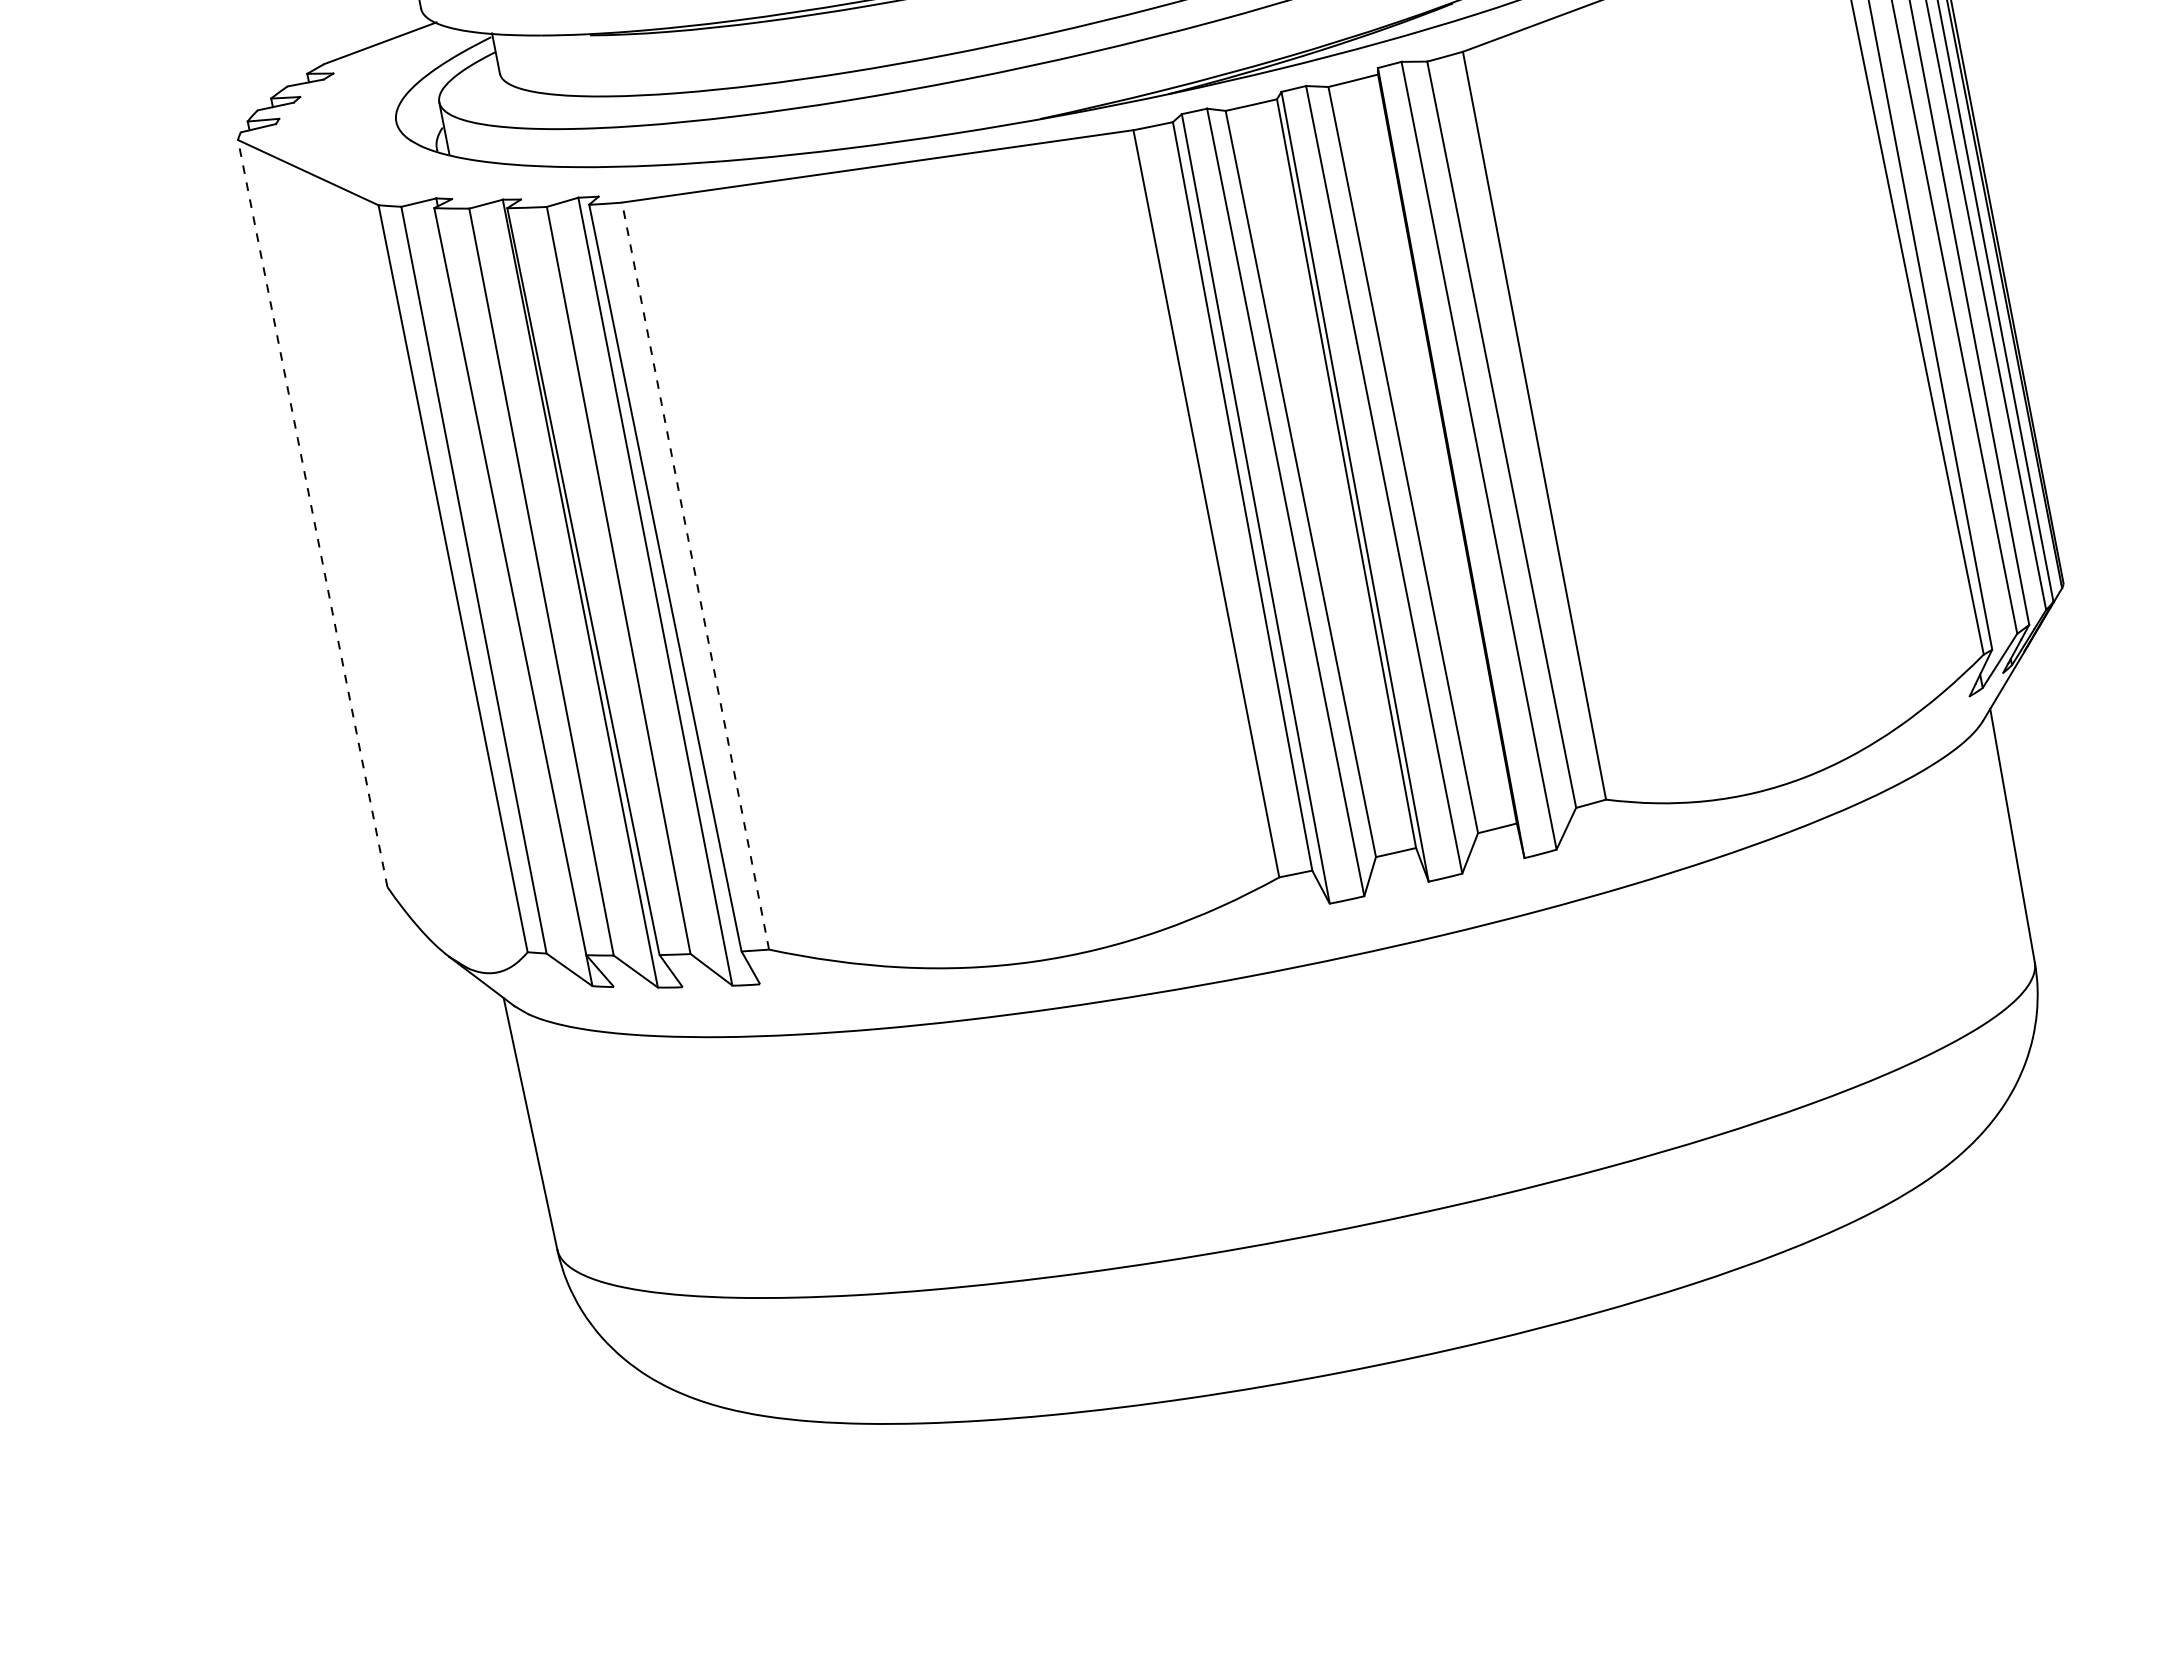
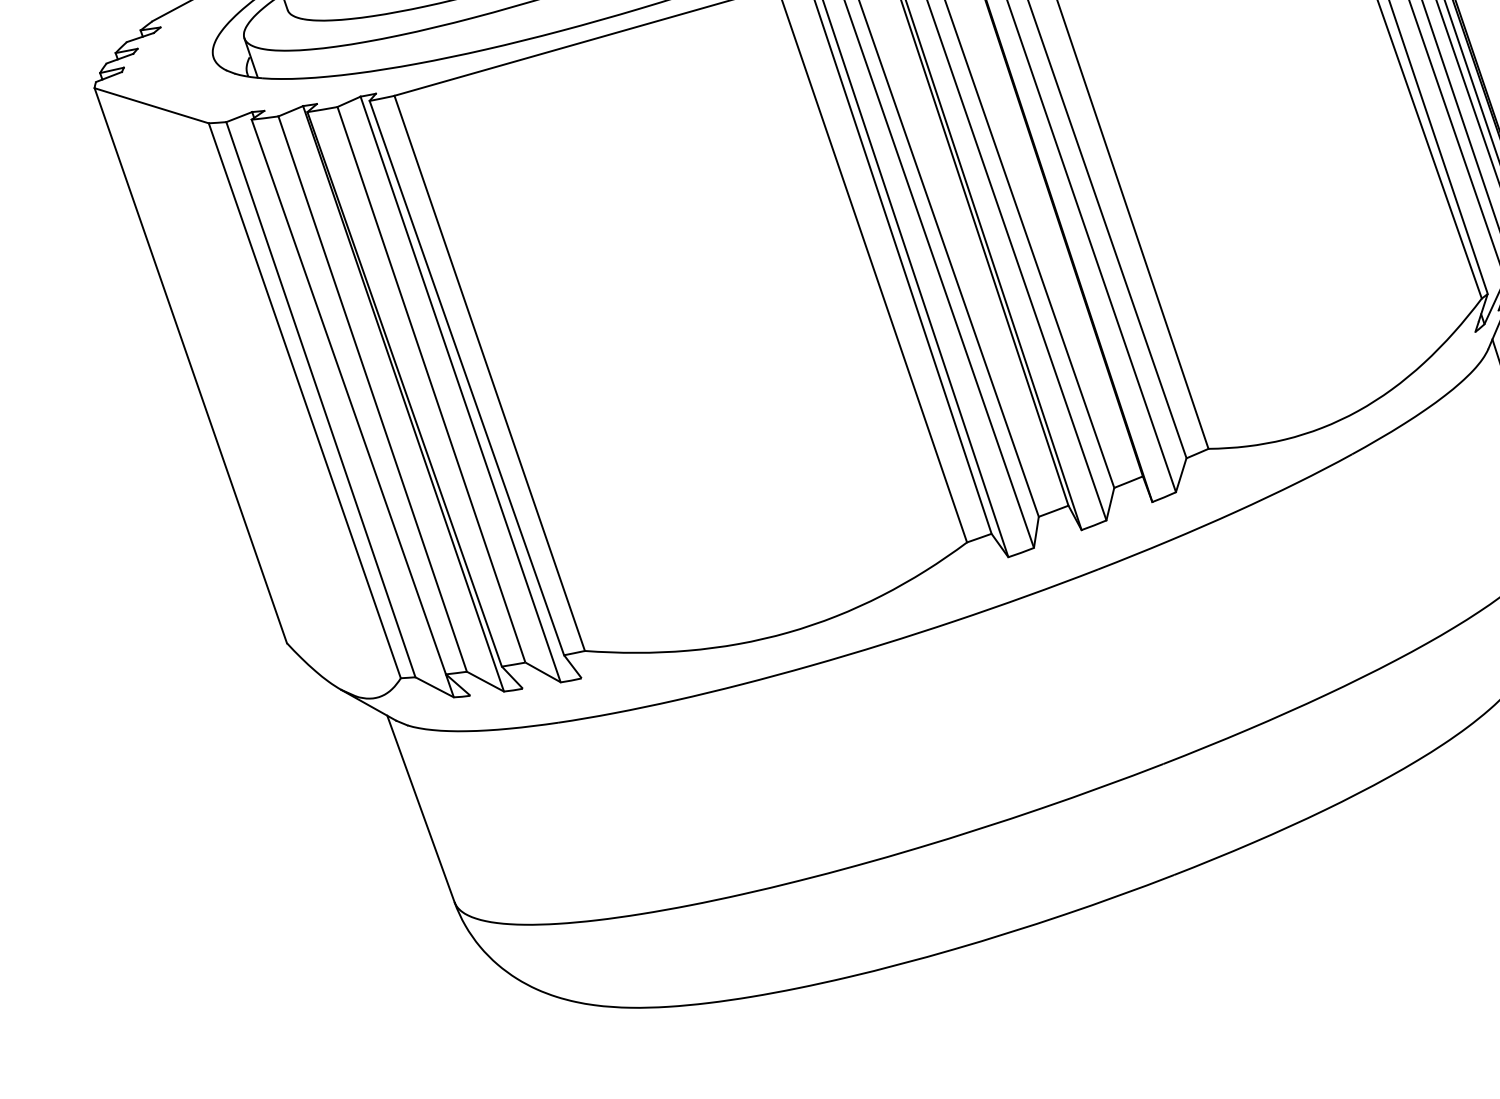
line: (312, 513) -> (190, 365), dashed -> solid
line: (695, 576) -> (489, 373), dashed -> solid

